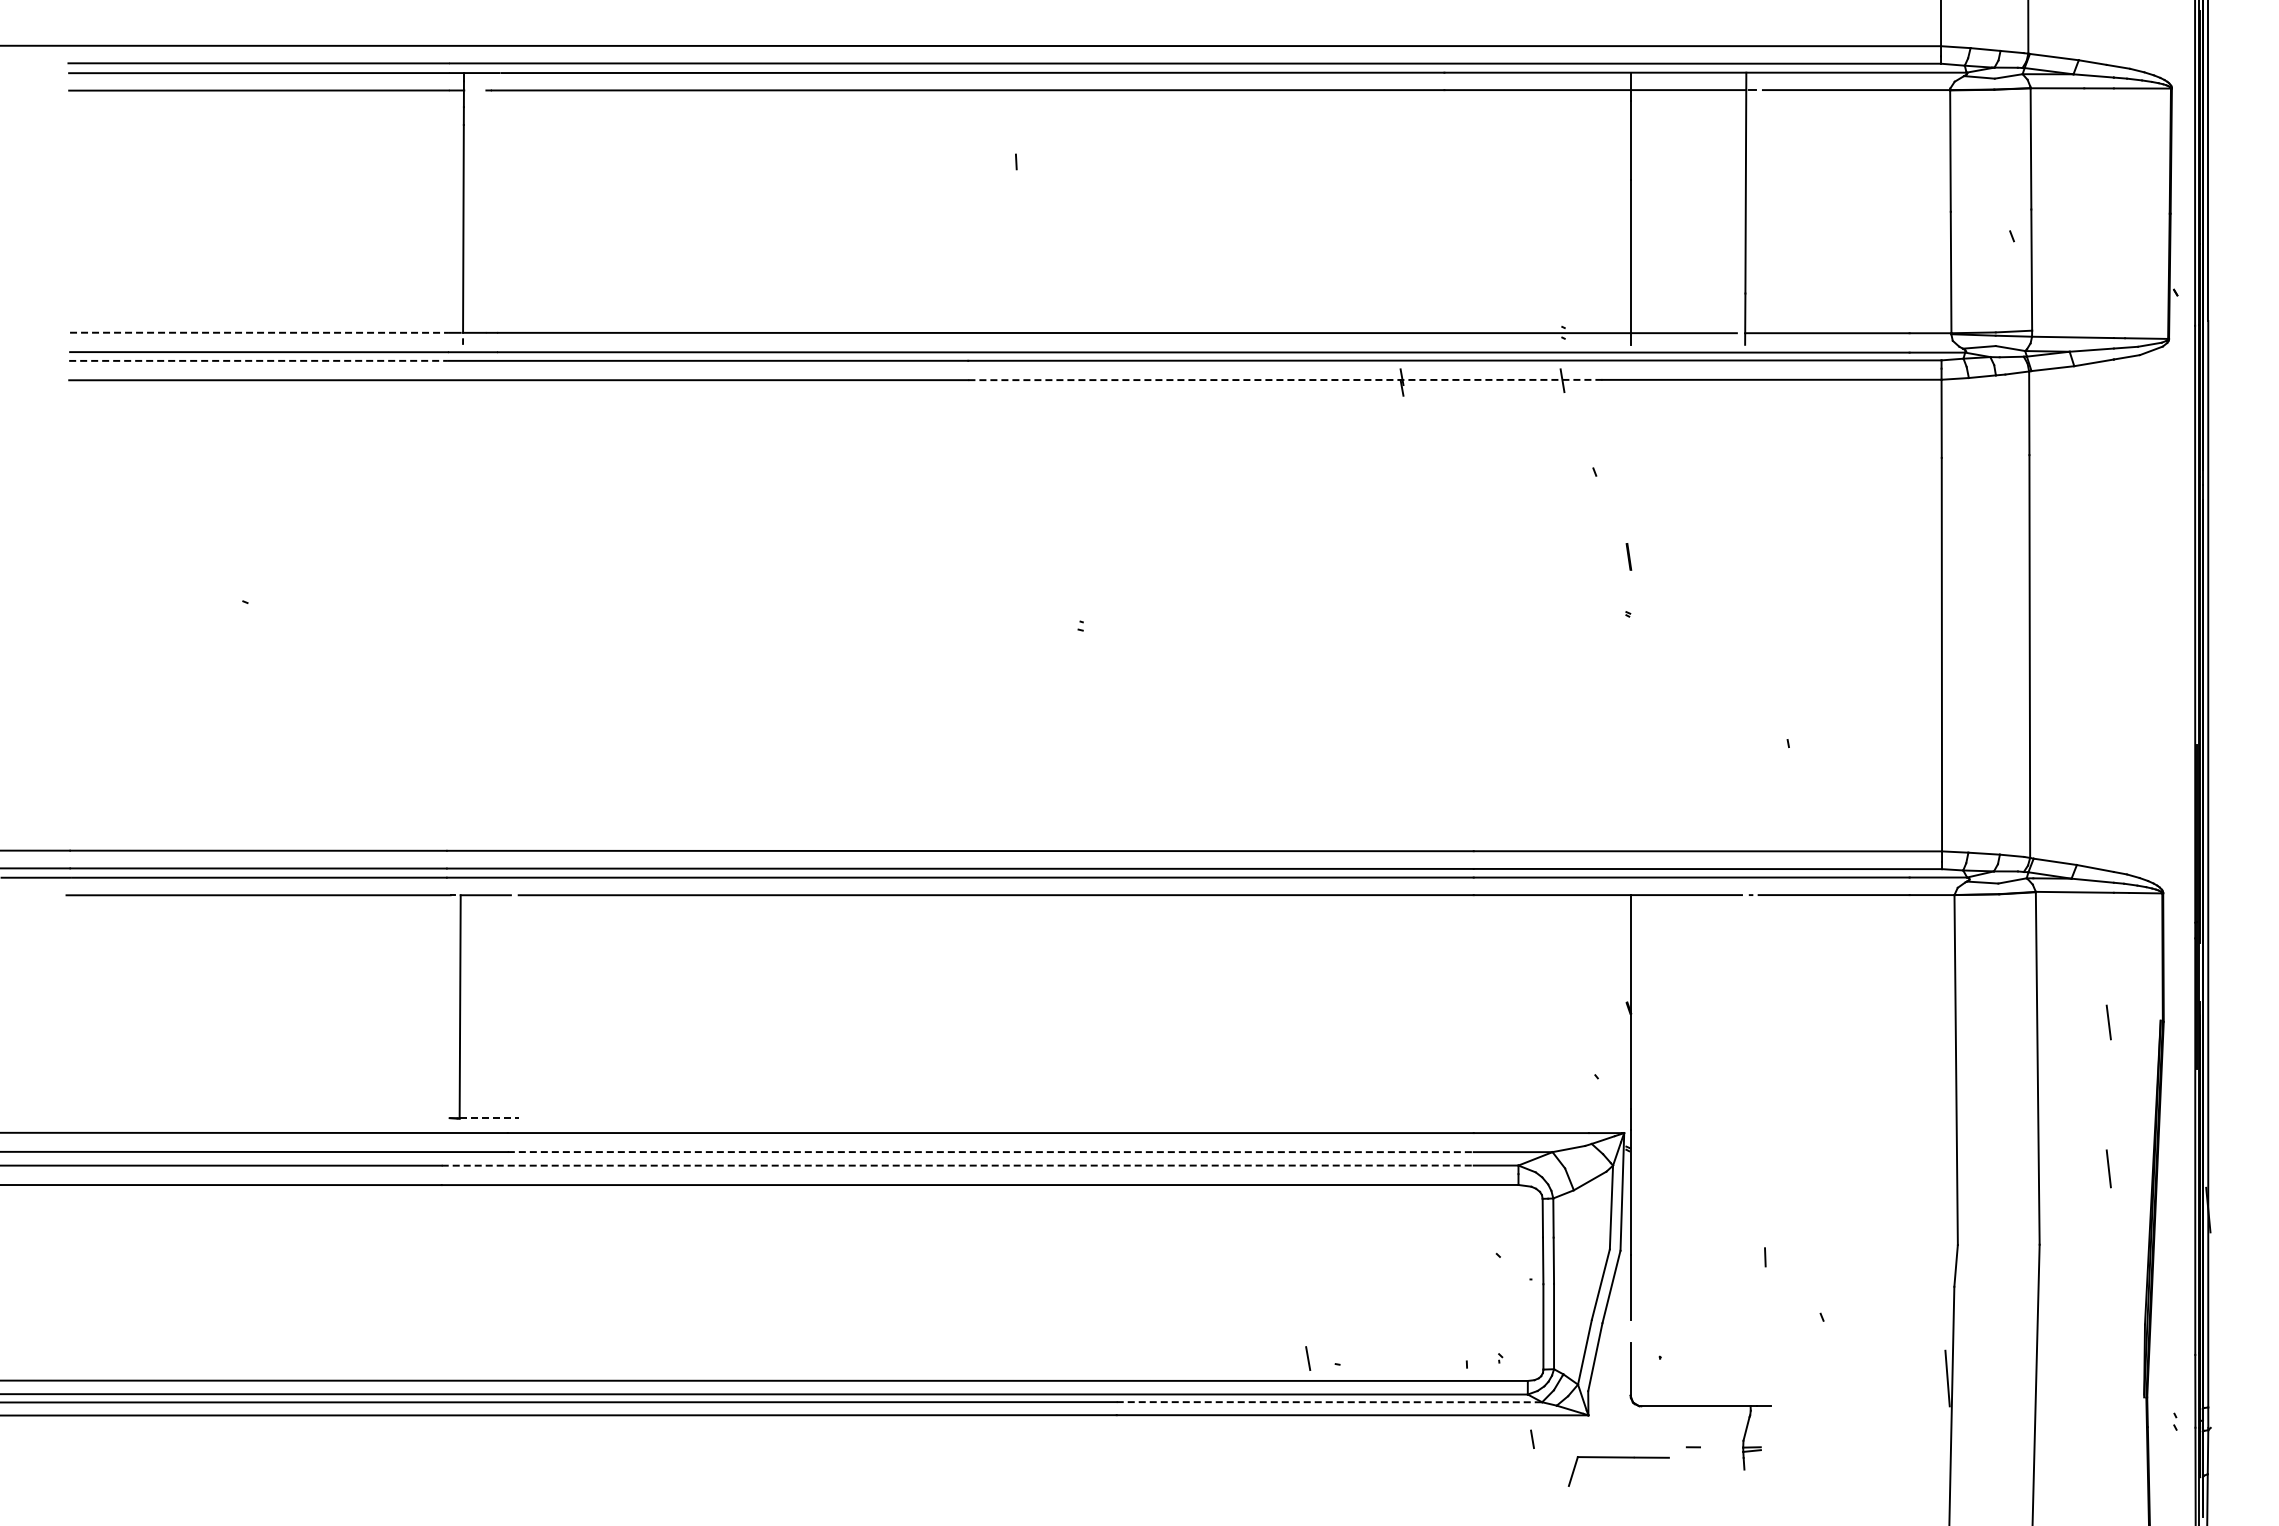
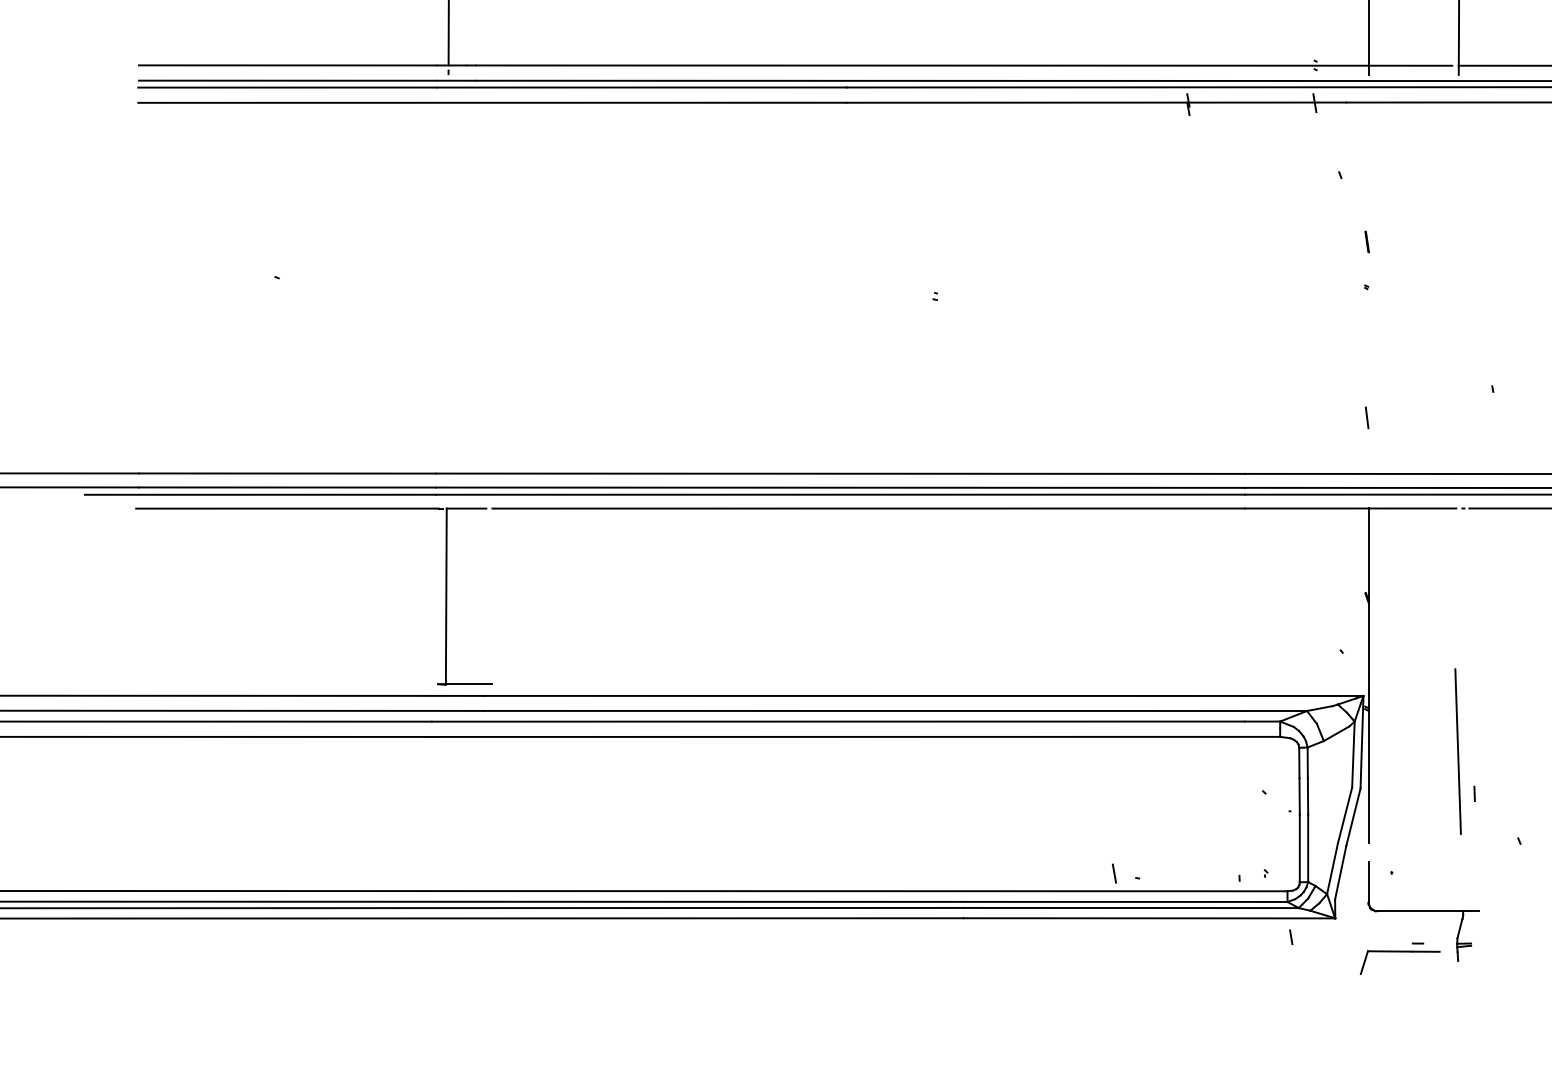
line: (259, 332) -> (288, 65), dashed -> solid
line: (259, 360) -> (288, 87), dashed -> solid
line: (1284, 380) -> (1095, 103), dashed -> solid
line: (1628, 780) -> (1366, 418), added
line: (489, 1118) -> (469, 684), dashed -> solid
line: (990, 1152) -> (864, 711), dashed -> solid
line: (958, 1165) -> (838, 721), dashed -> solid
line: (1743, 1203) -> (1457, 751), added
line: (1329, 1402) -> (1131, 908), dashed -> solid
part: (1618, 1458) -> (1399, 952), moved

